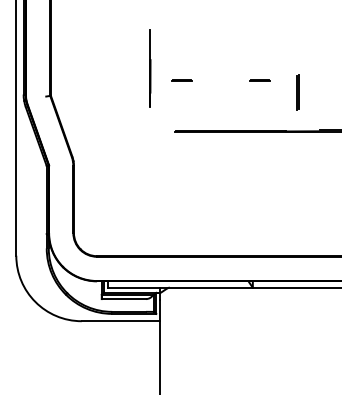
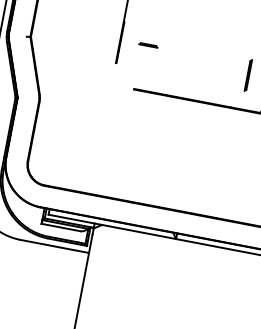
line: (259, 80) -> (216, 58), removed

